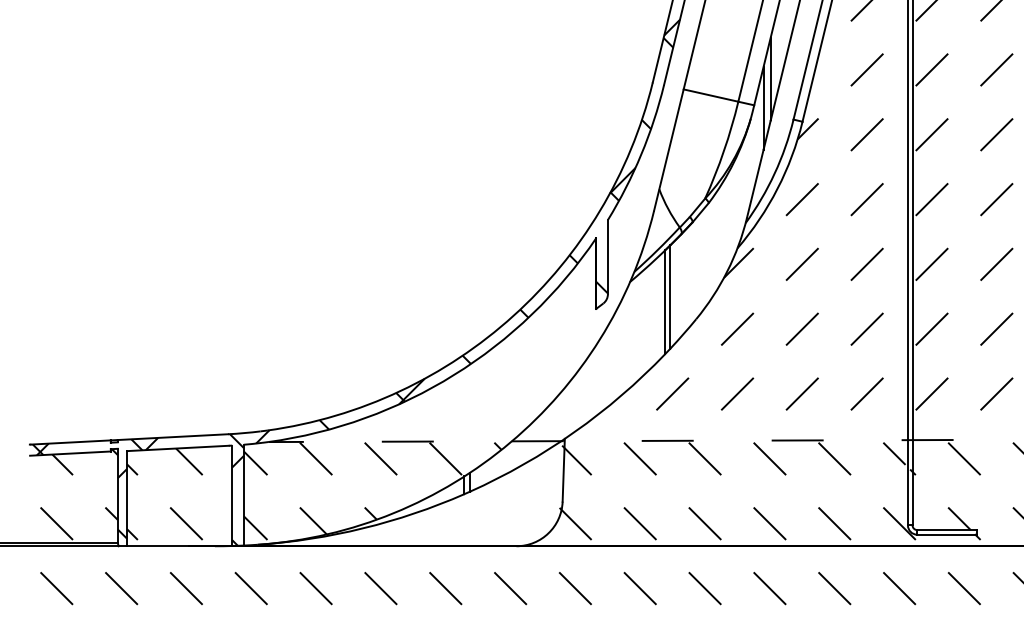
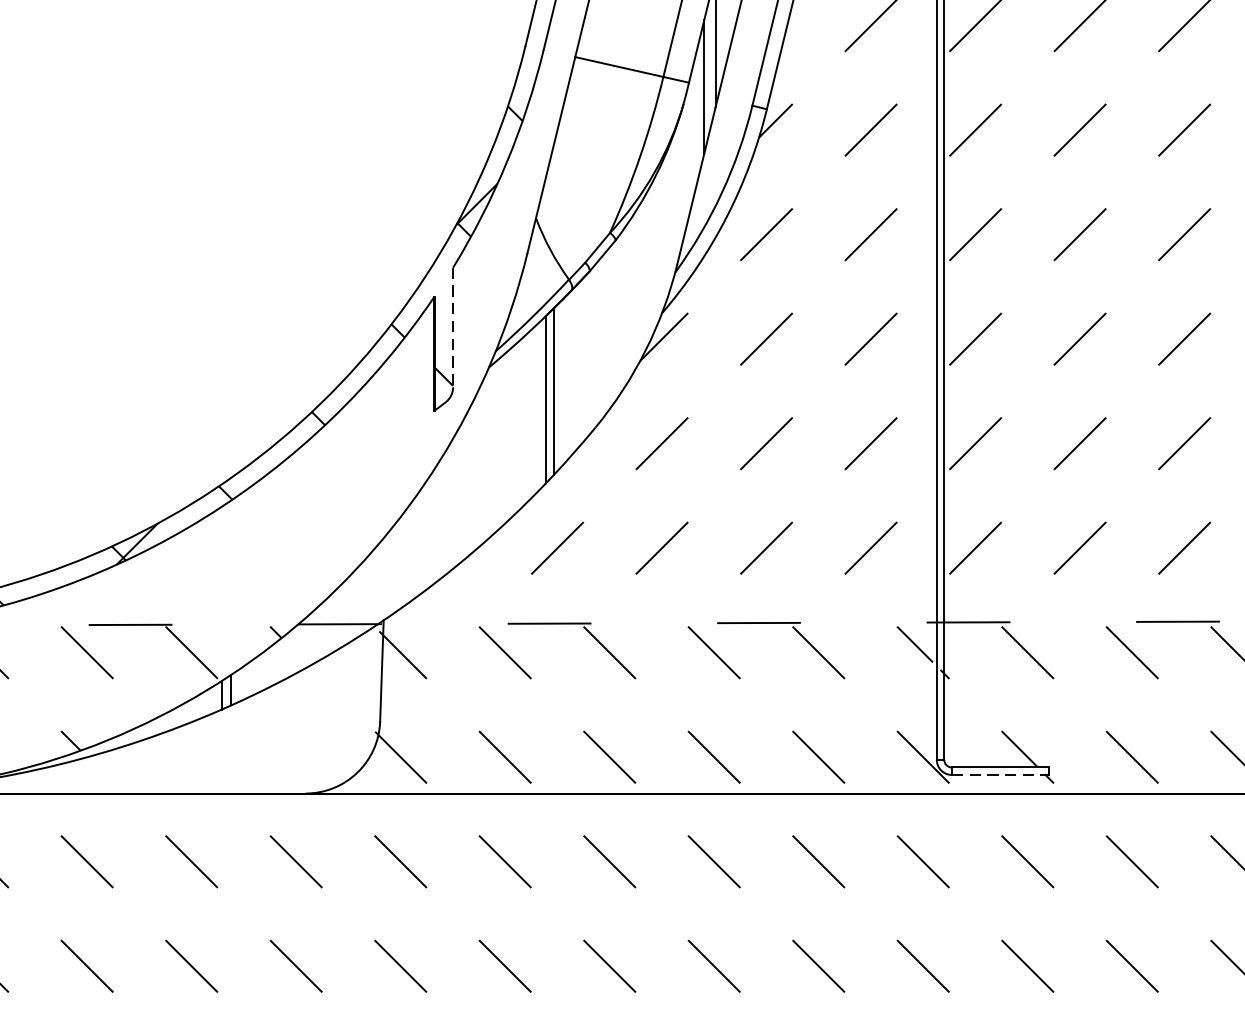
line: (607, 257) -> (452, 328), solid -> dashed
line: (947, 534) -> (1000, 774), solid -> dashed

